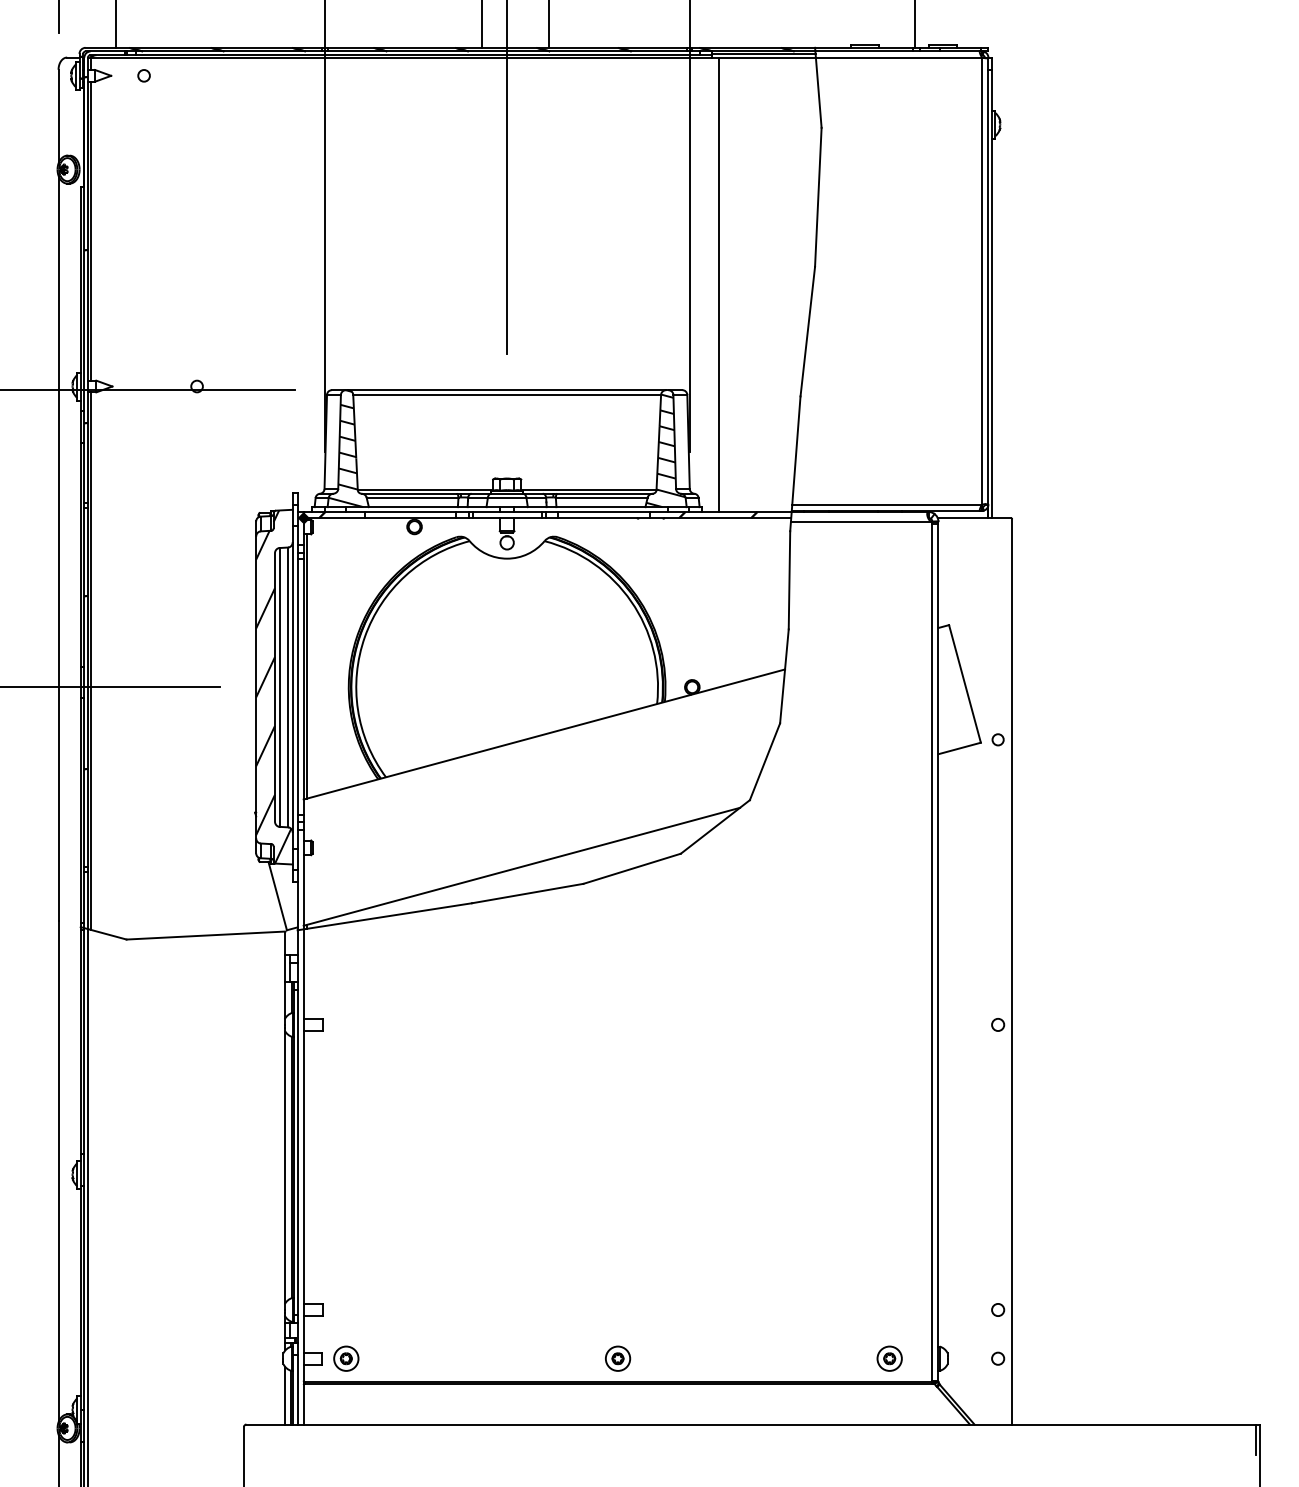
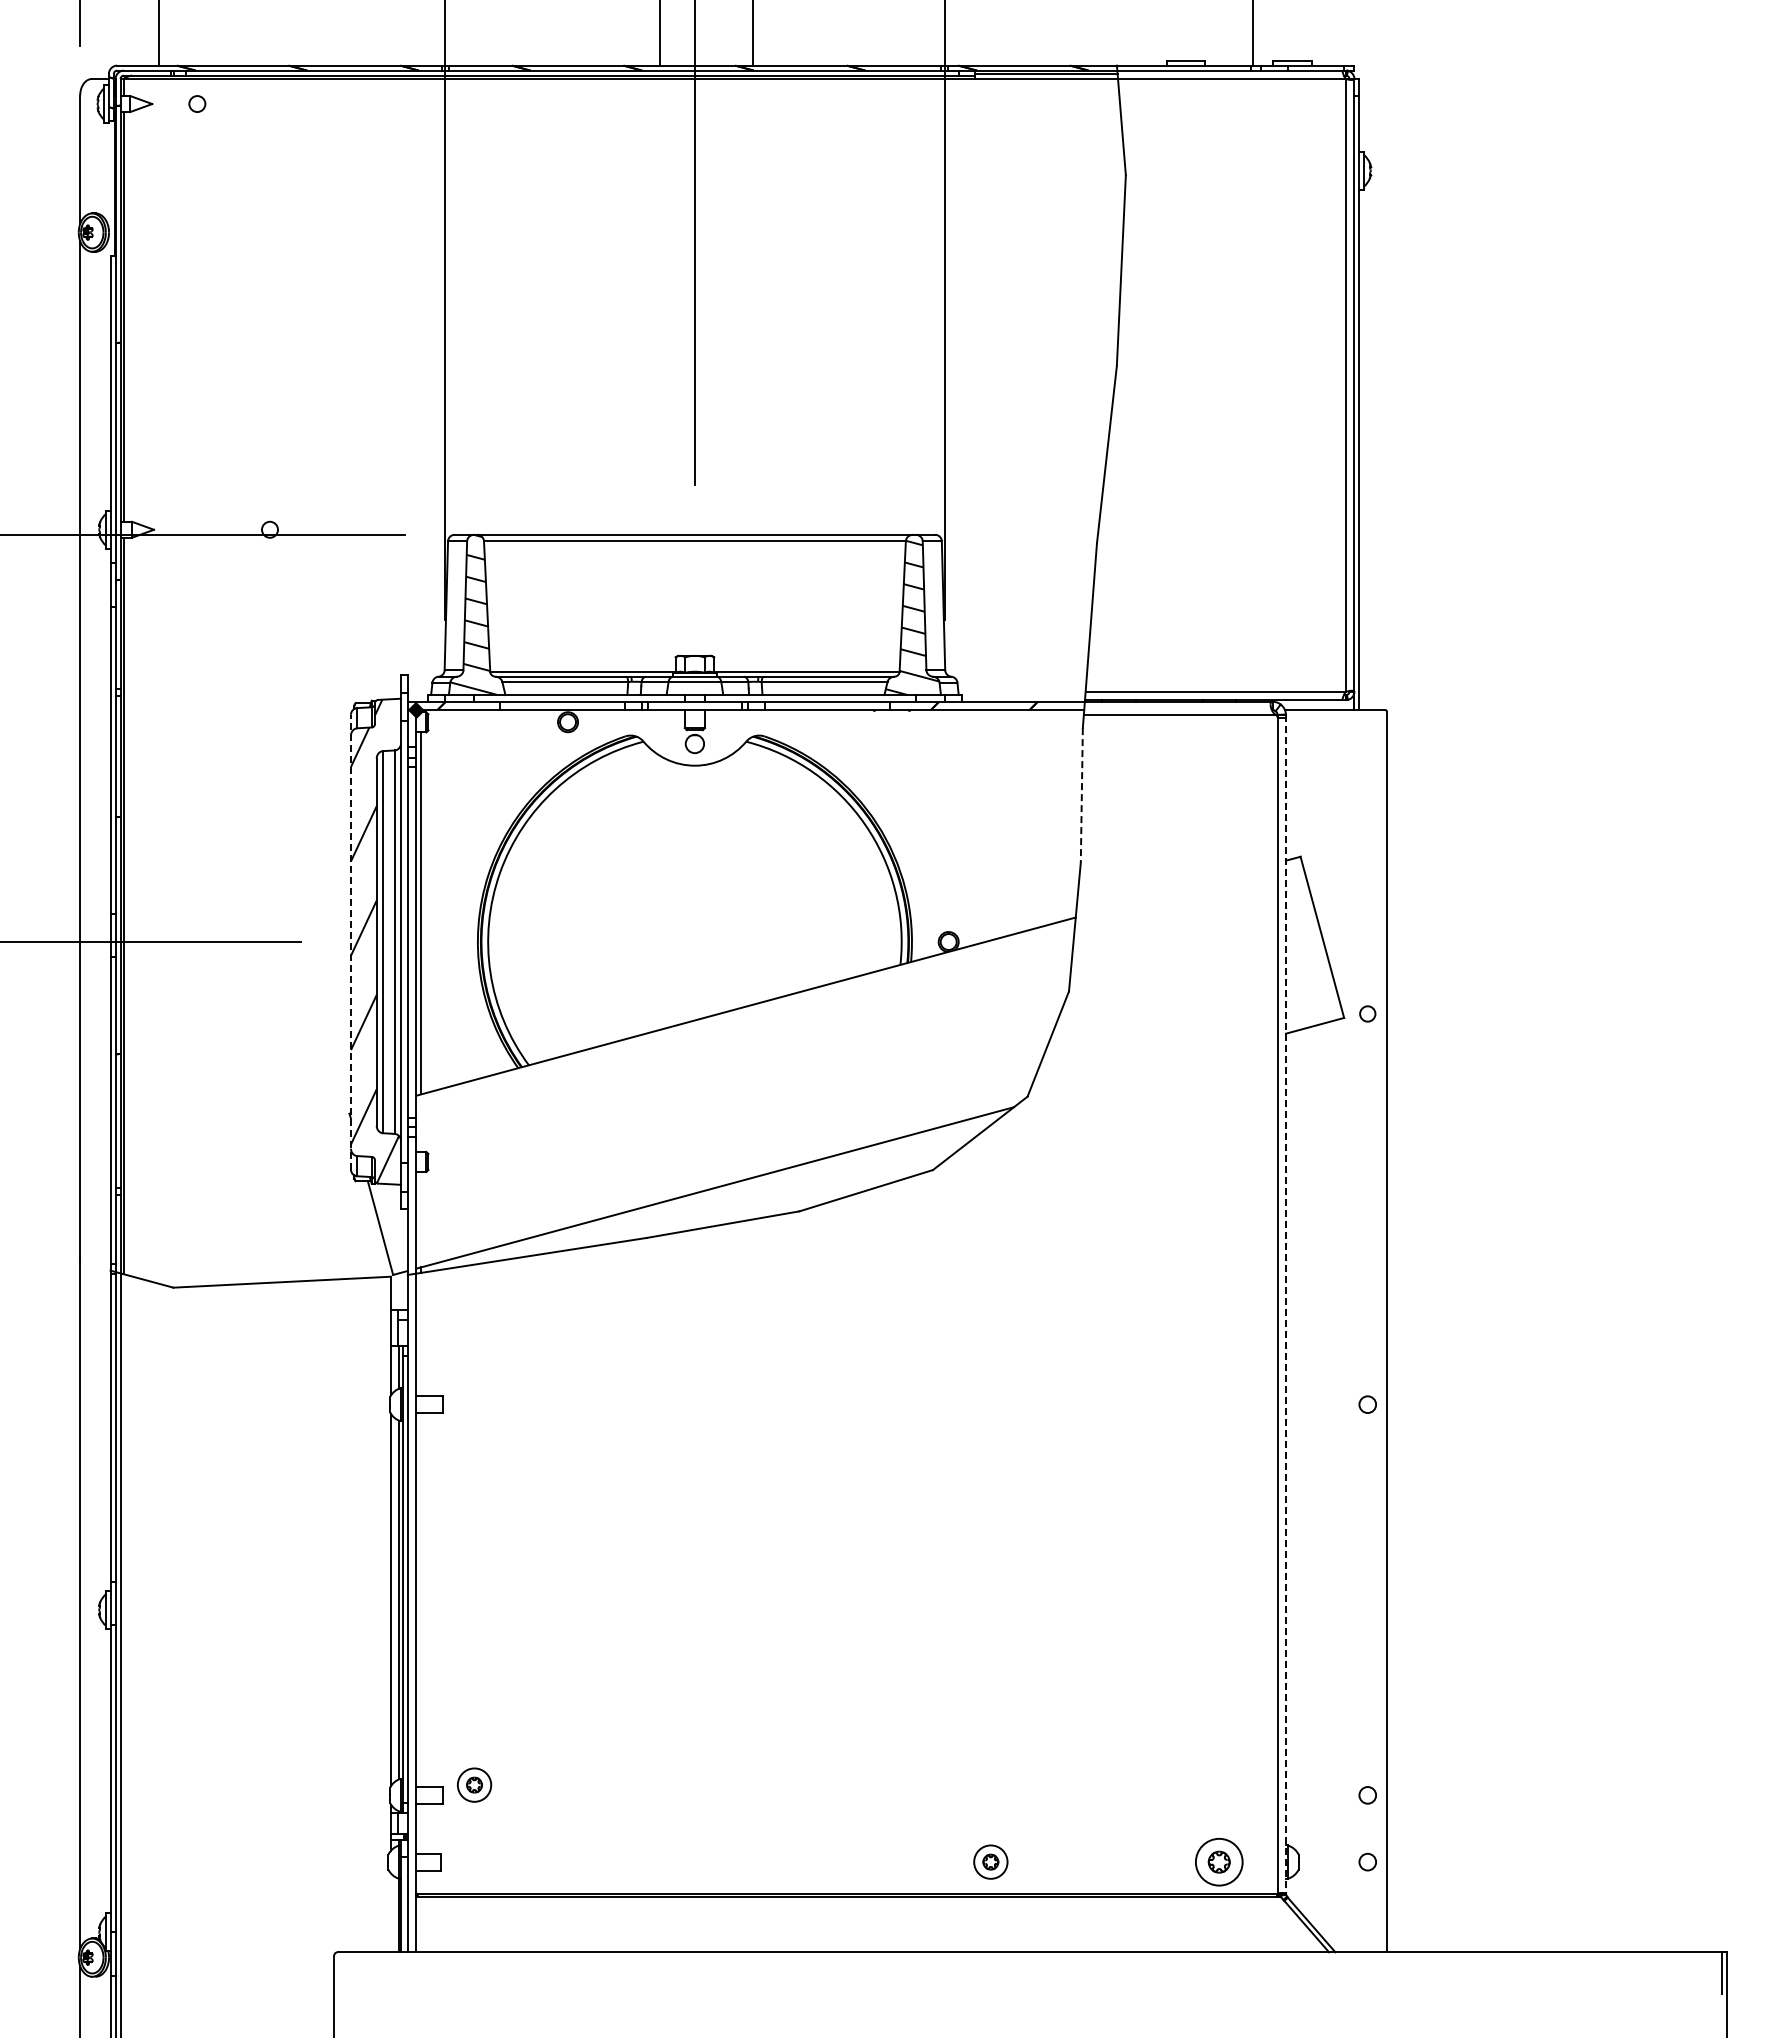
line: (719, 284) -> (985, 390), removed
line: (789, 580) -> (1081, 795), solid -> dashed
line: (255, 686) -> (350, 941), solid -> dashed
line: (938, 951) -> (1285, 1304), solid -> dashed
part: (346, 1358) -> (474, 1784), moved
part: (617, 1358) -> (990, 1861), moved
part: (889, 1358) -> (1218, 1861), size x1.4
line: (285, 1395) -> (391, 1912), removed

